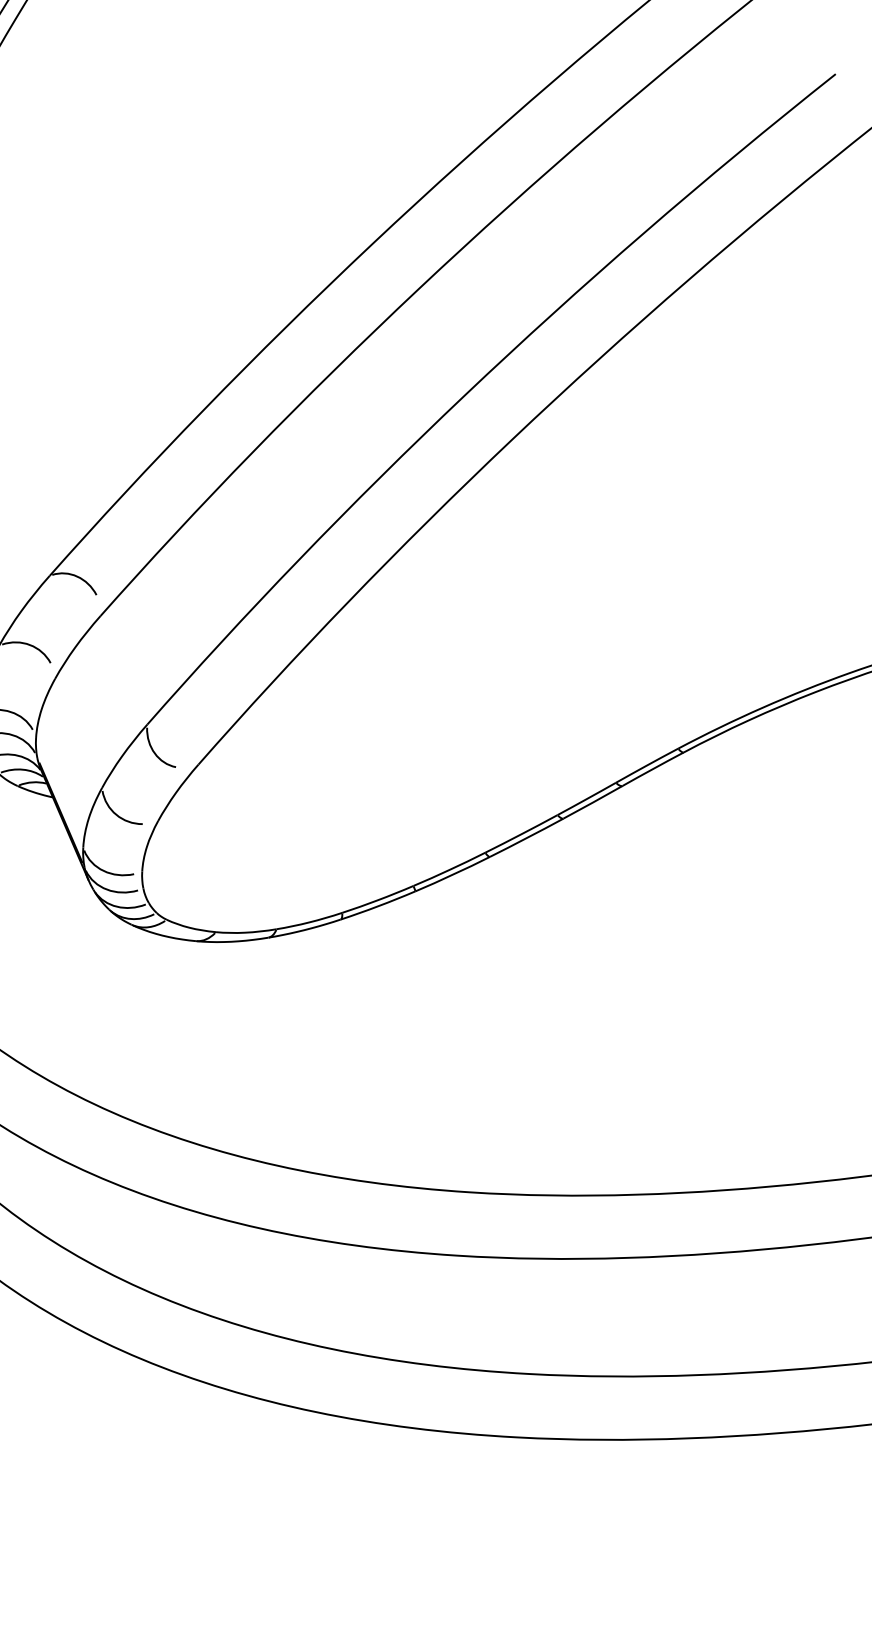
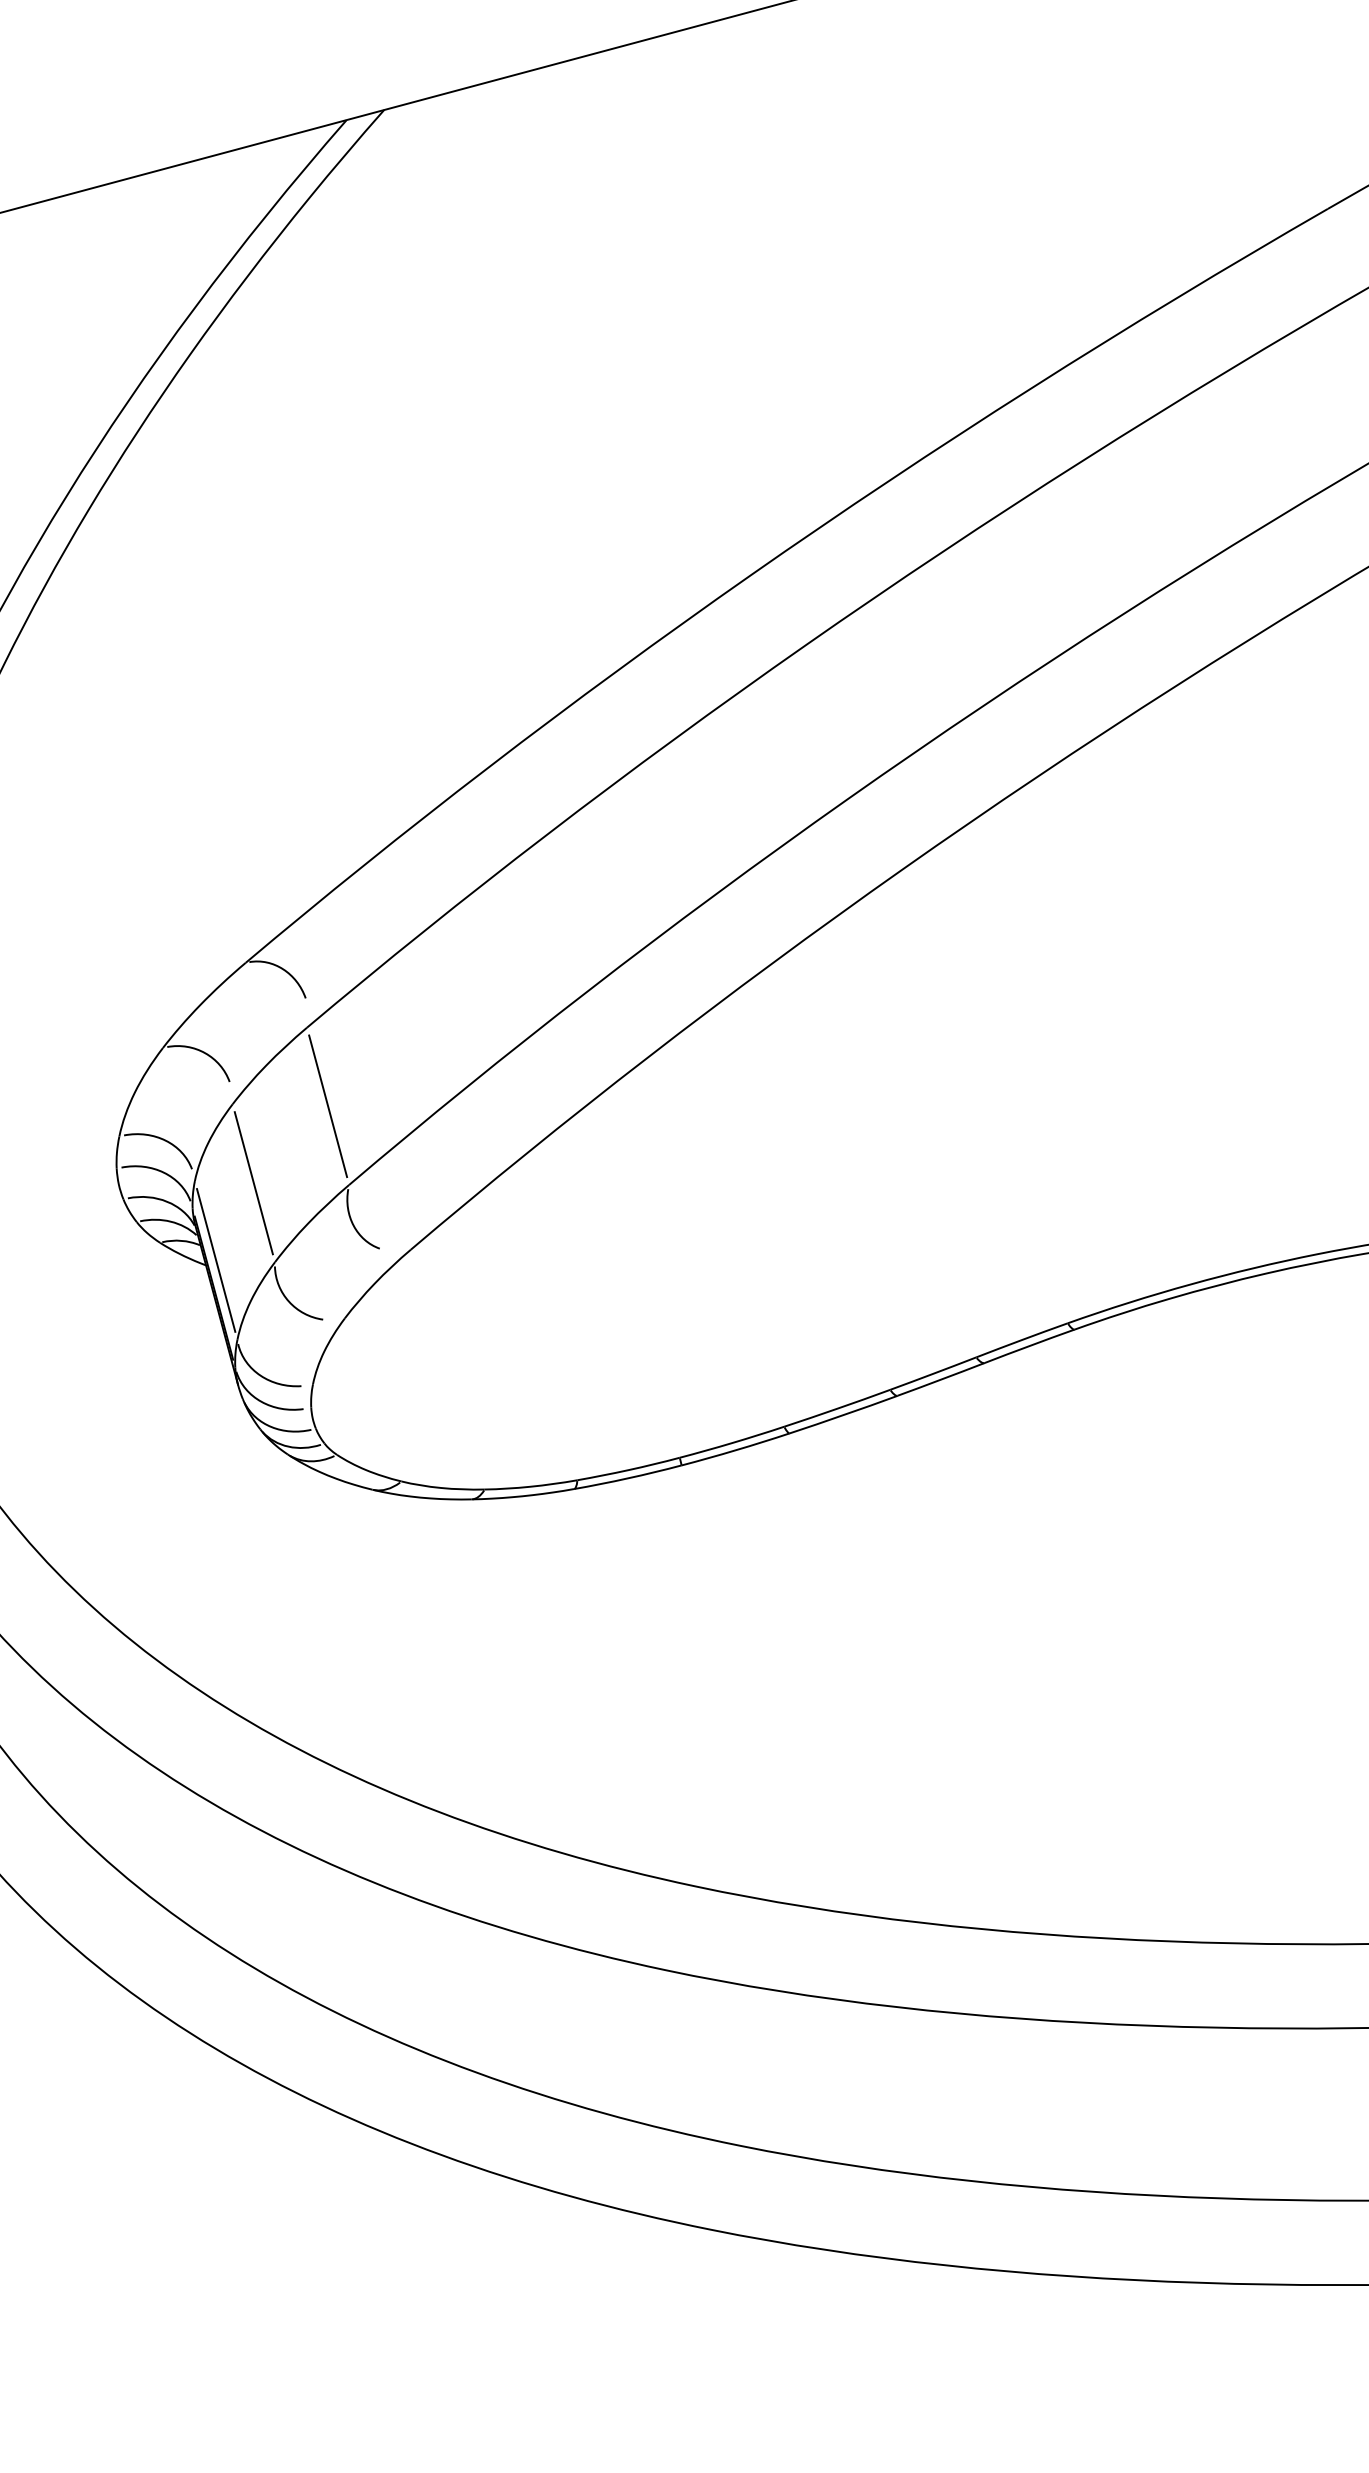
line: (124, 670) -> (328, 1106), added
line: (78, 733) -> (253, 1183), added
line: (59, 792) -> (216, 1260), added

